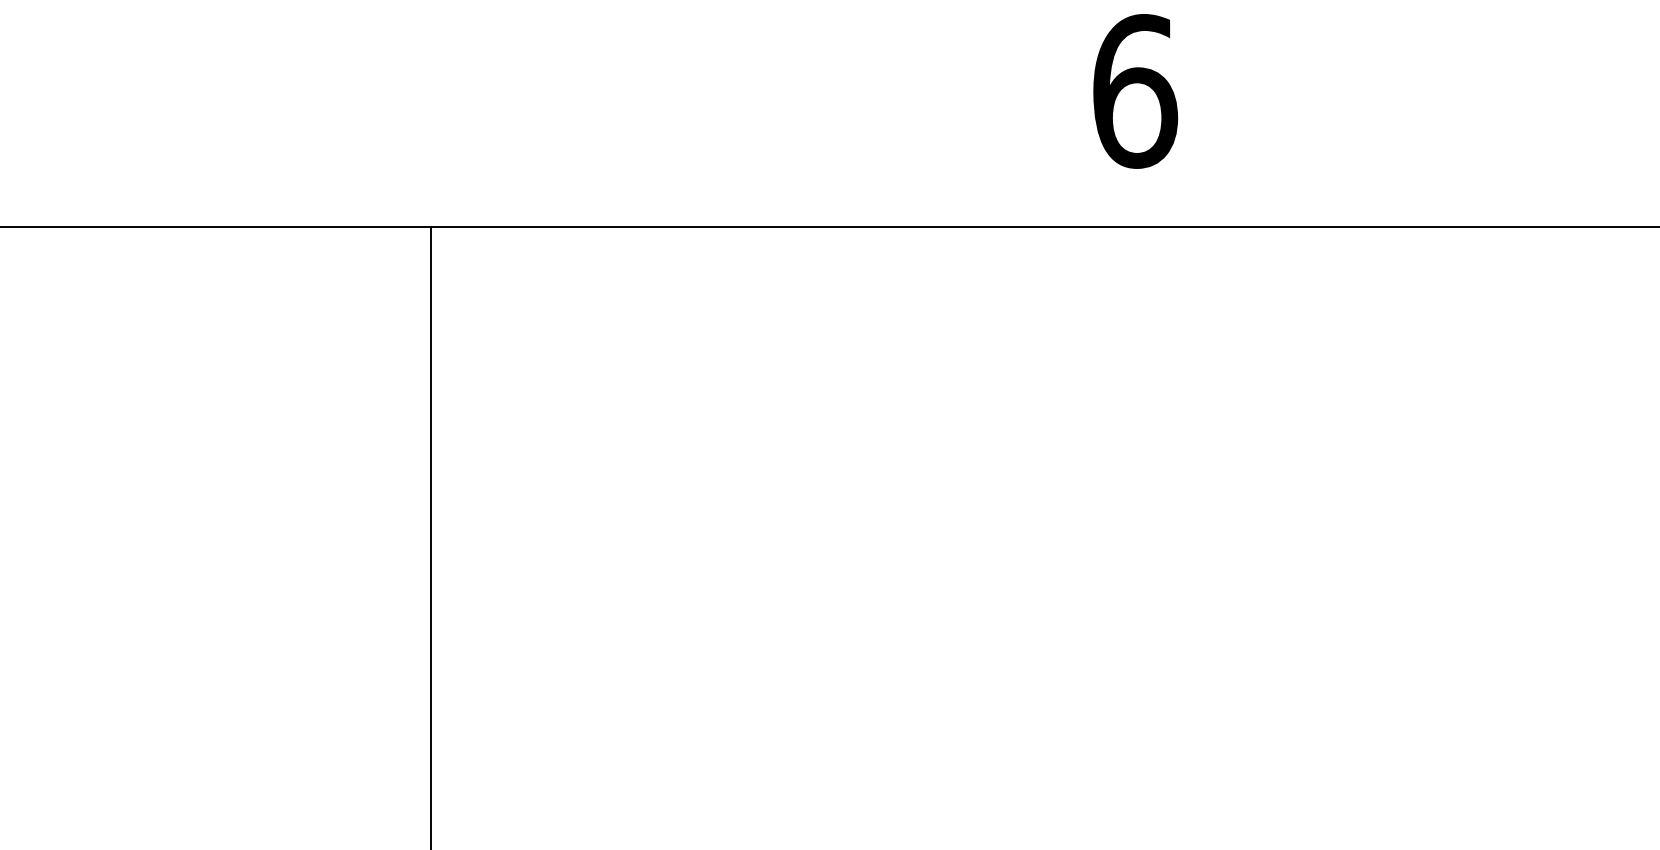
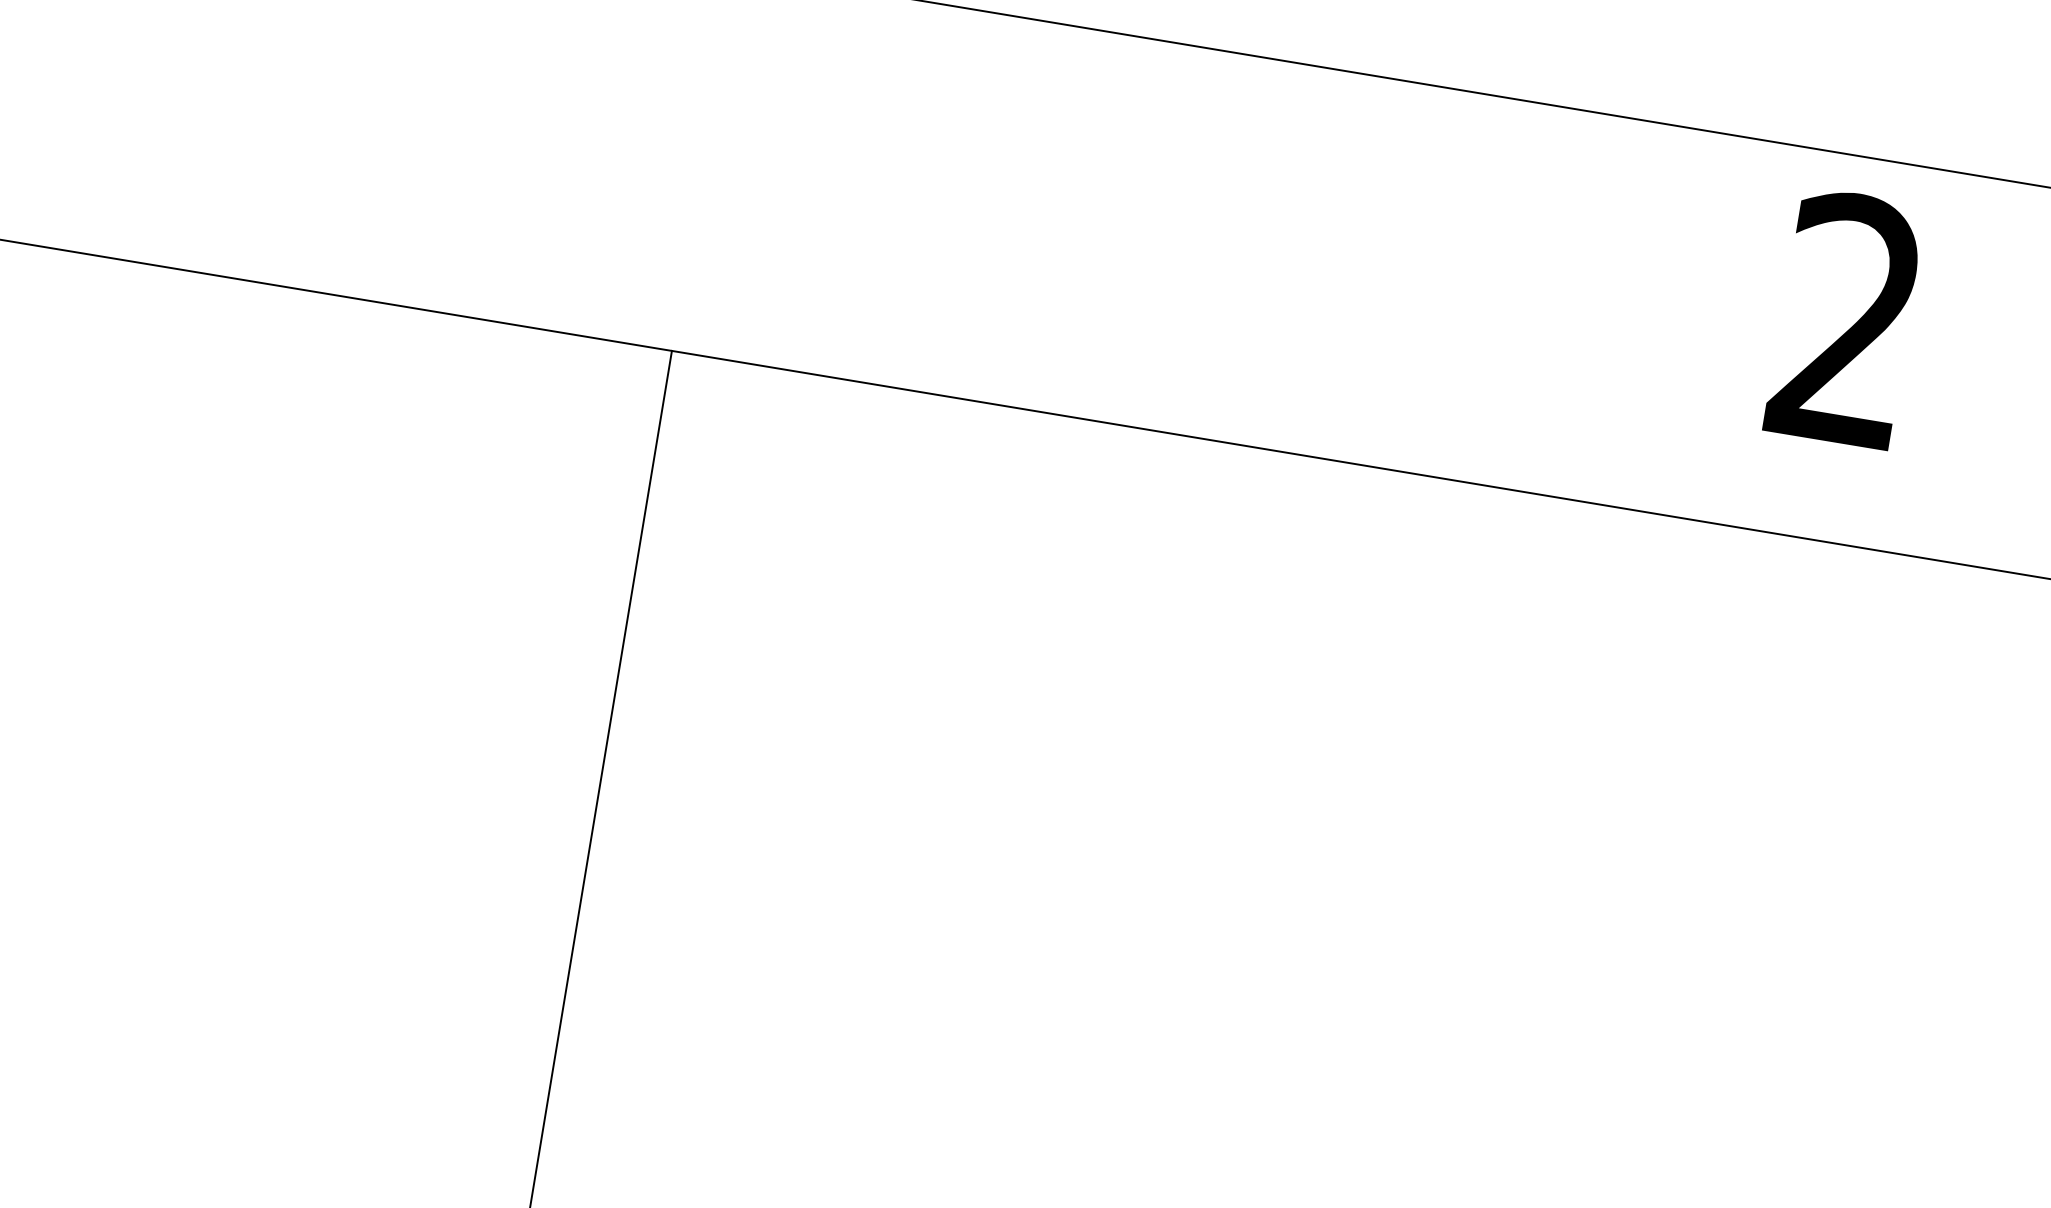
text: (1135, 91) -> (1849, 320), 6 -> 2

